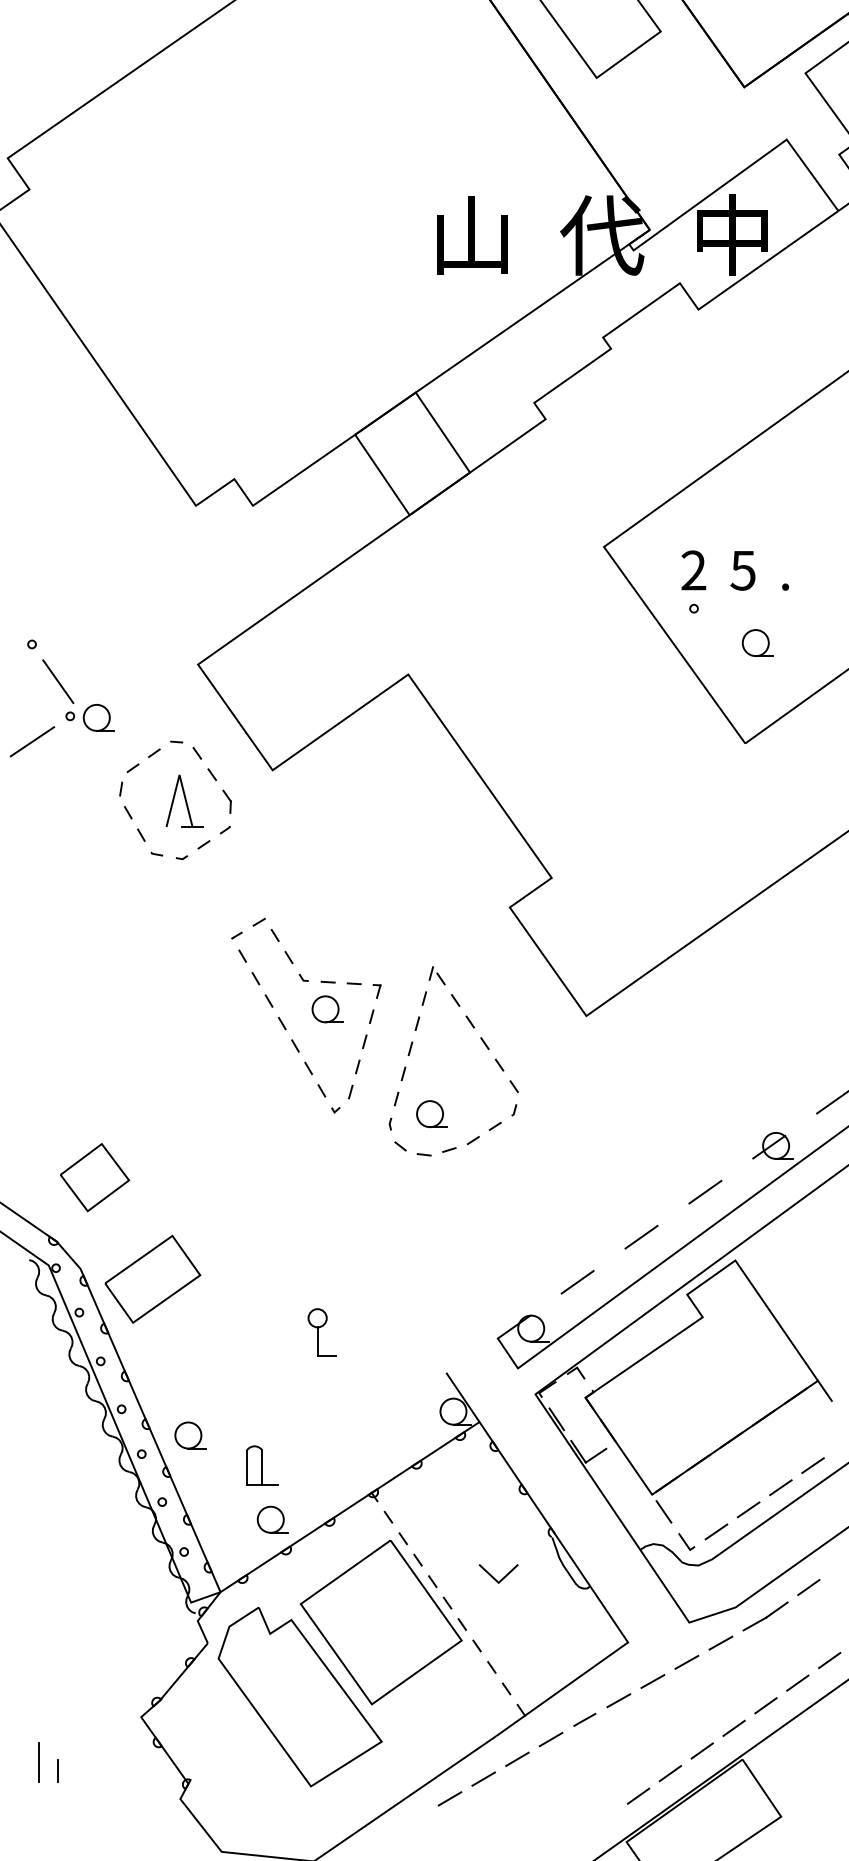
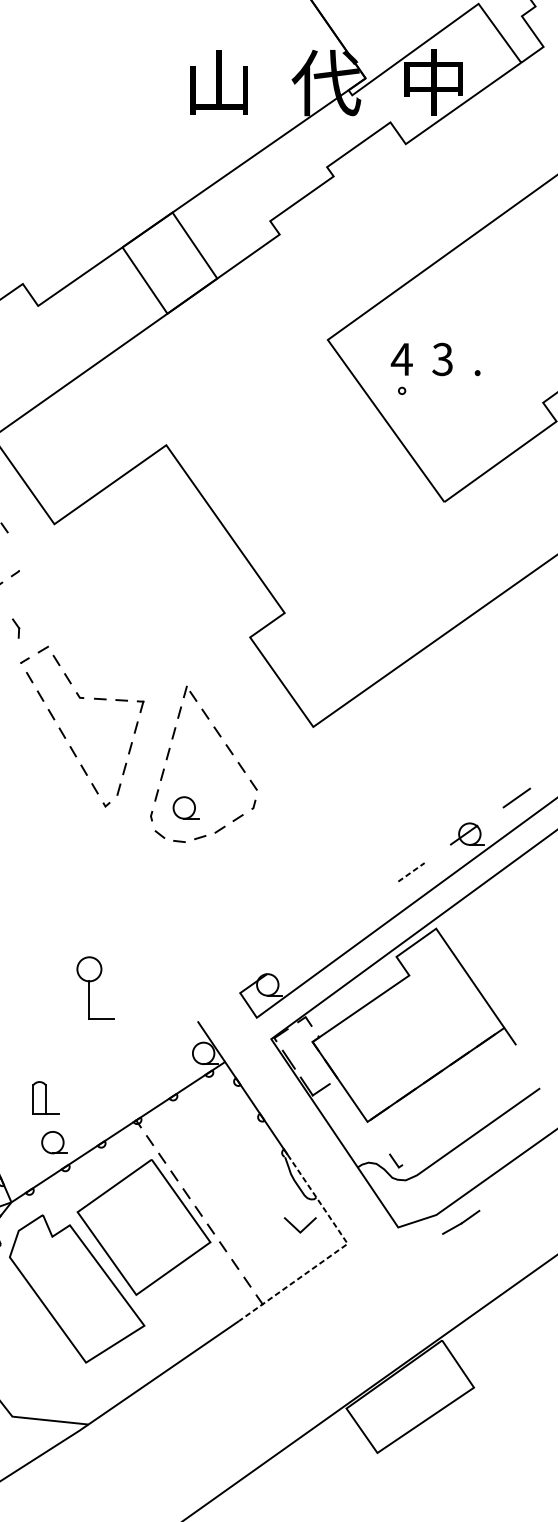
text: (693, 570) -> (401, 359), 2 -> 4
text: (742, 570) -> (442, 359), 5 -> 3
part: (757, 642) -> (454, 418), removed
part: (226, 801) -> (15, 628), moved
part: (327, 1009) -> (99, 721), removed
line: (705, 1192) -> (411, 872), solid -> dashed
line: (641, 1236) -> (358, 908), removed
line: (577, 1281) -> (305, 946), removed
part: (321, 1332) -> (94, 988), size x1.6
line: (812, 1465) -> (499, 1097), removed
line: (780, 1487) -> (473, 1115), removed
line: (748, 1509) -> (447, 1134), removed
line: (663, 1511) -> (376, 1135), removed
line: (716, 1531) -> (420, 1152), removed
line: (494, 1577) -> (296, 1228), moved
line: (808, 1587) -> (496, 1198), removed
line: (720, 1642) -> (423, 1243), removed
line: (615, 1651) -> (337, 1251), solid -> dashed
line: (829, 1660) -> (513, 1258), removed
line: (686, 1661) -> (395, 1259), removed
line: (652, 1681) -> (367, 1276), removed
line: (797, 1682) -> (487, 1276), removed
line: (618, 1700) -> (339, 1291), removed
line: (765, 1705) -> (461, 1295), removed
line: (584, 1719) -> (311, 1307), removed
line: (733, 1727) -> (434, 1314), removed
line: (550, 1739) -> (283, 1323), removed
line: (701, 1750) -> (408, 1333), removed
line: (517, 1758) -> (256, 1339), removed
line: (670, 1773) -> (382, 1351), removed
line: (483, 1778) -> (228, 1356), removed
line: (638, 1795) -> (356, 1370), removed
line: (449, 1798) -> (200, 1372), removed

